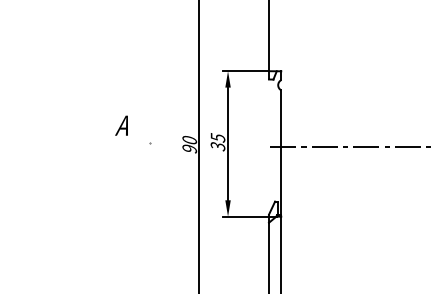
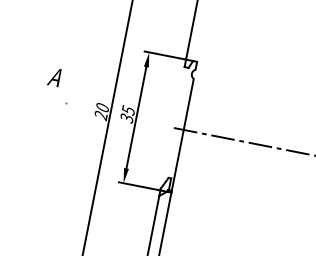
text: (121, 125) -> (54, 76), moved
text: (190, 149) -> (101, 116), 90 -> 20

